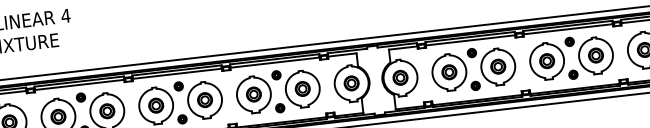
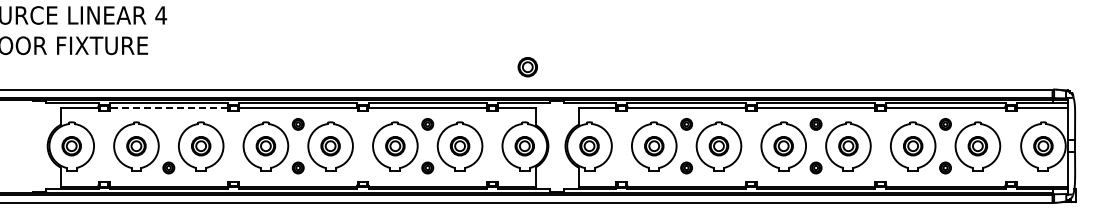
part: (346, 23) -> (527, 67), added
line: (79, 84) -> (168, 107), solid -> dashed
part: (80, 97) -> (168, 124), removed

